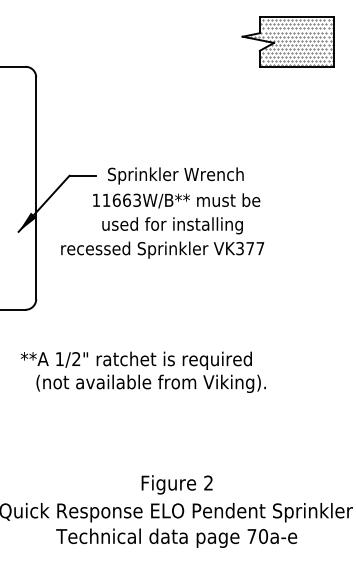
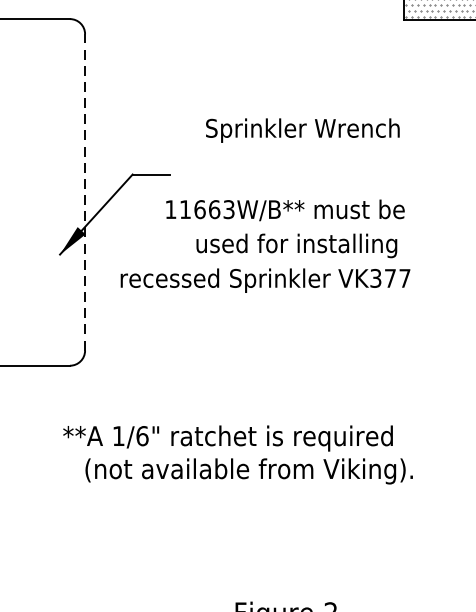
text: (175, 175) -> (302, 129), moved
line: (36, 188) -> (85, 192), solid -> dashed
text: (172, 225) -> (296, 245), moved
text: (76, 359) -> (142, 436), 1/2" -> 1/6"

